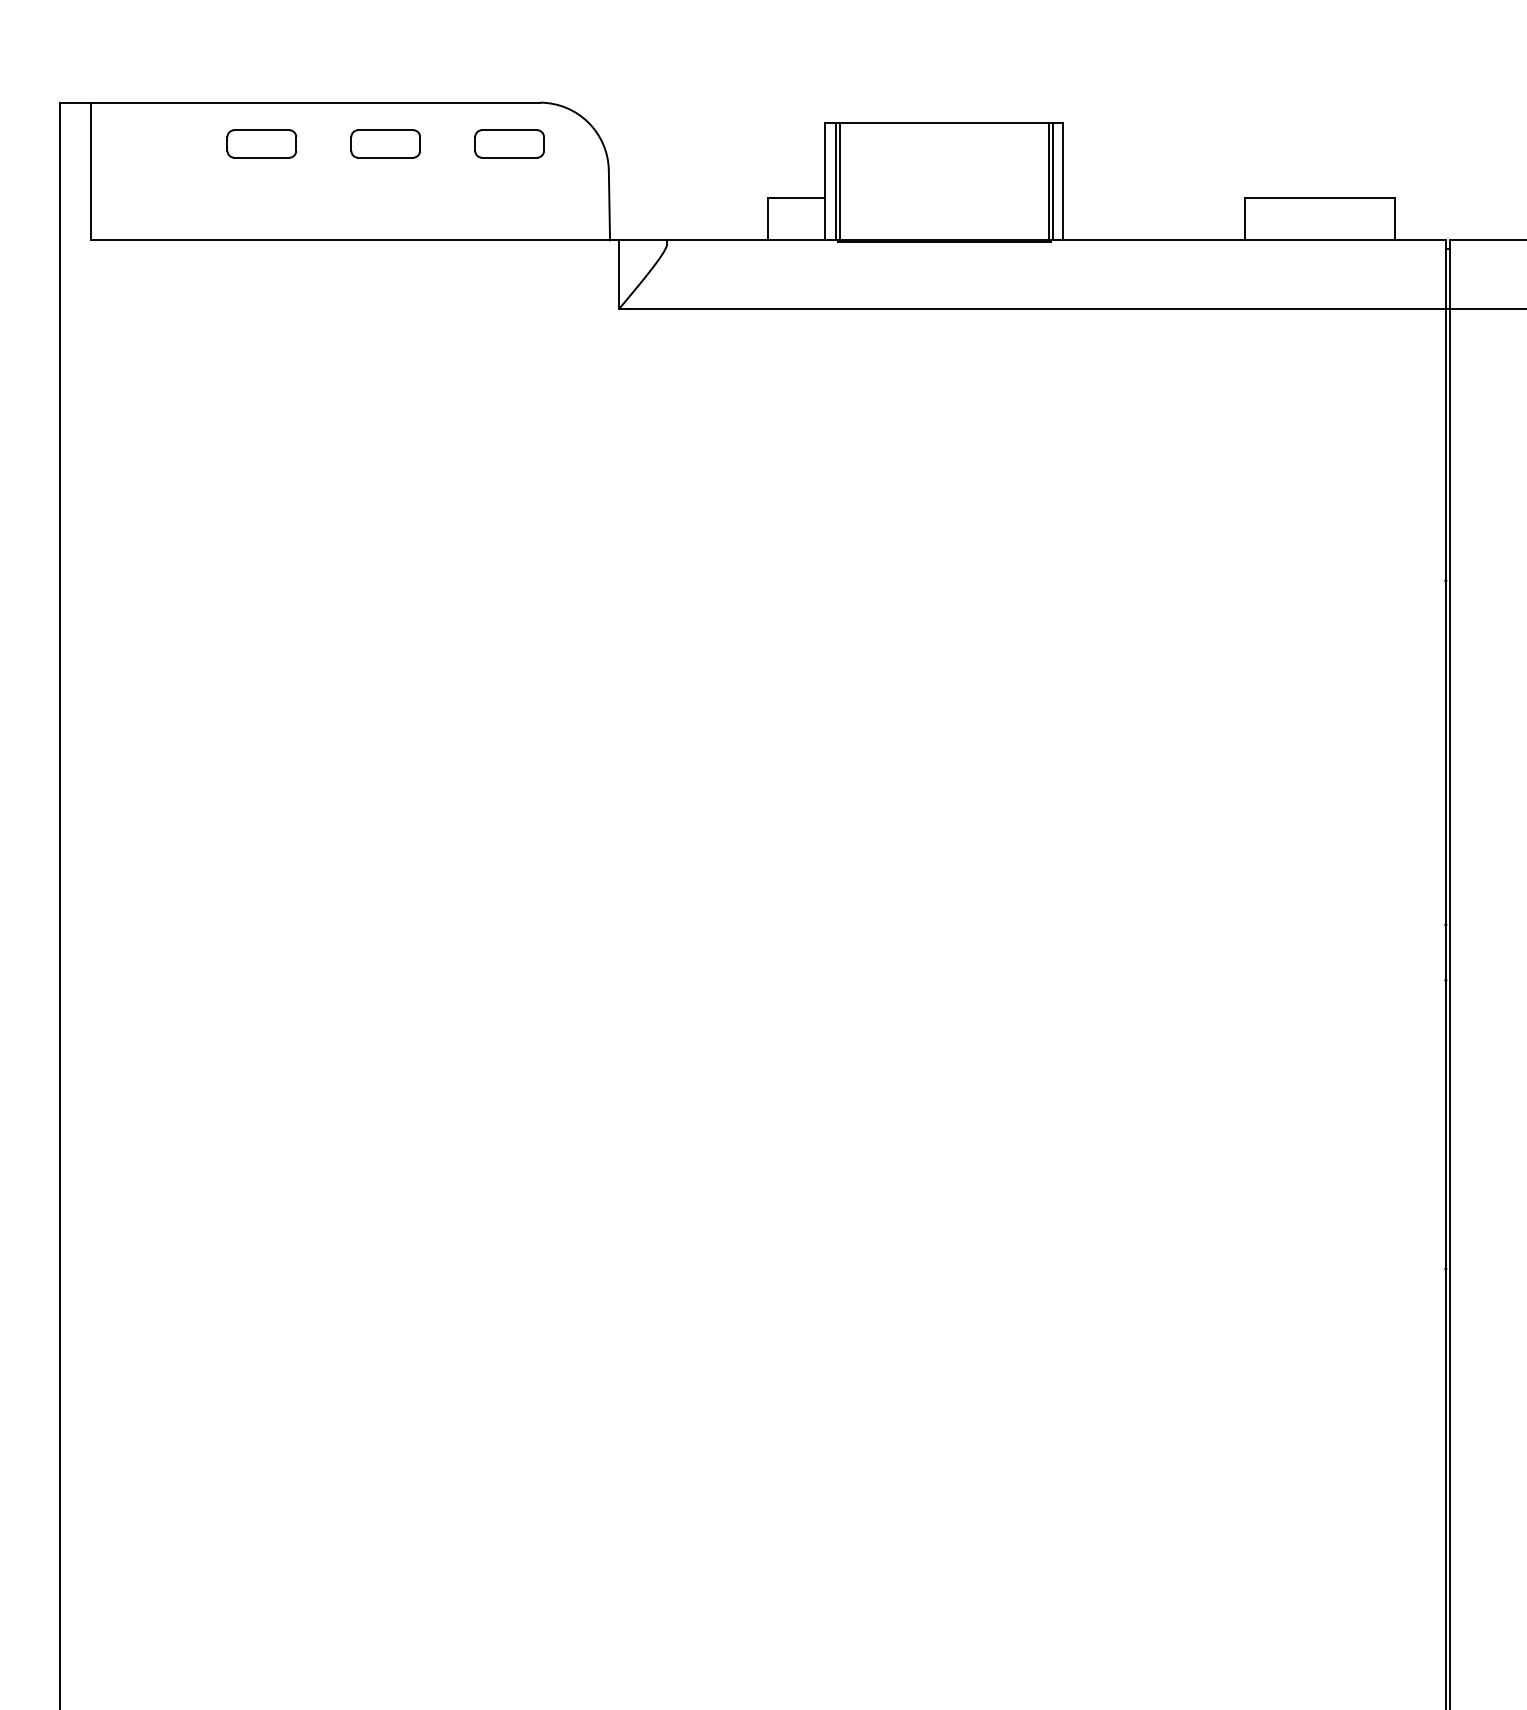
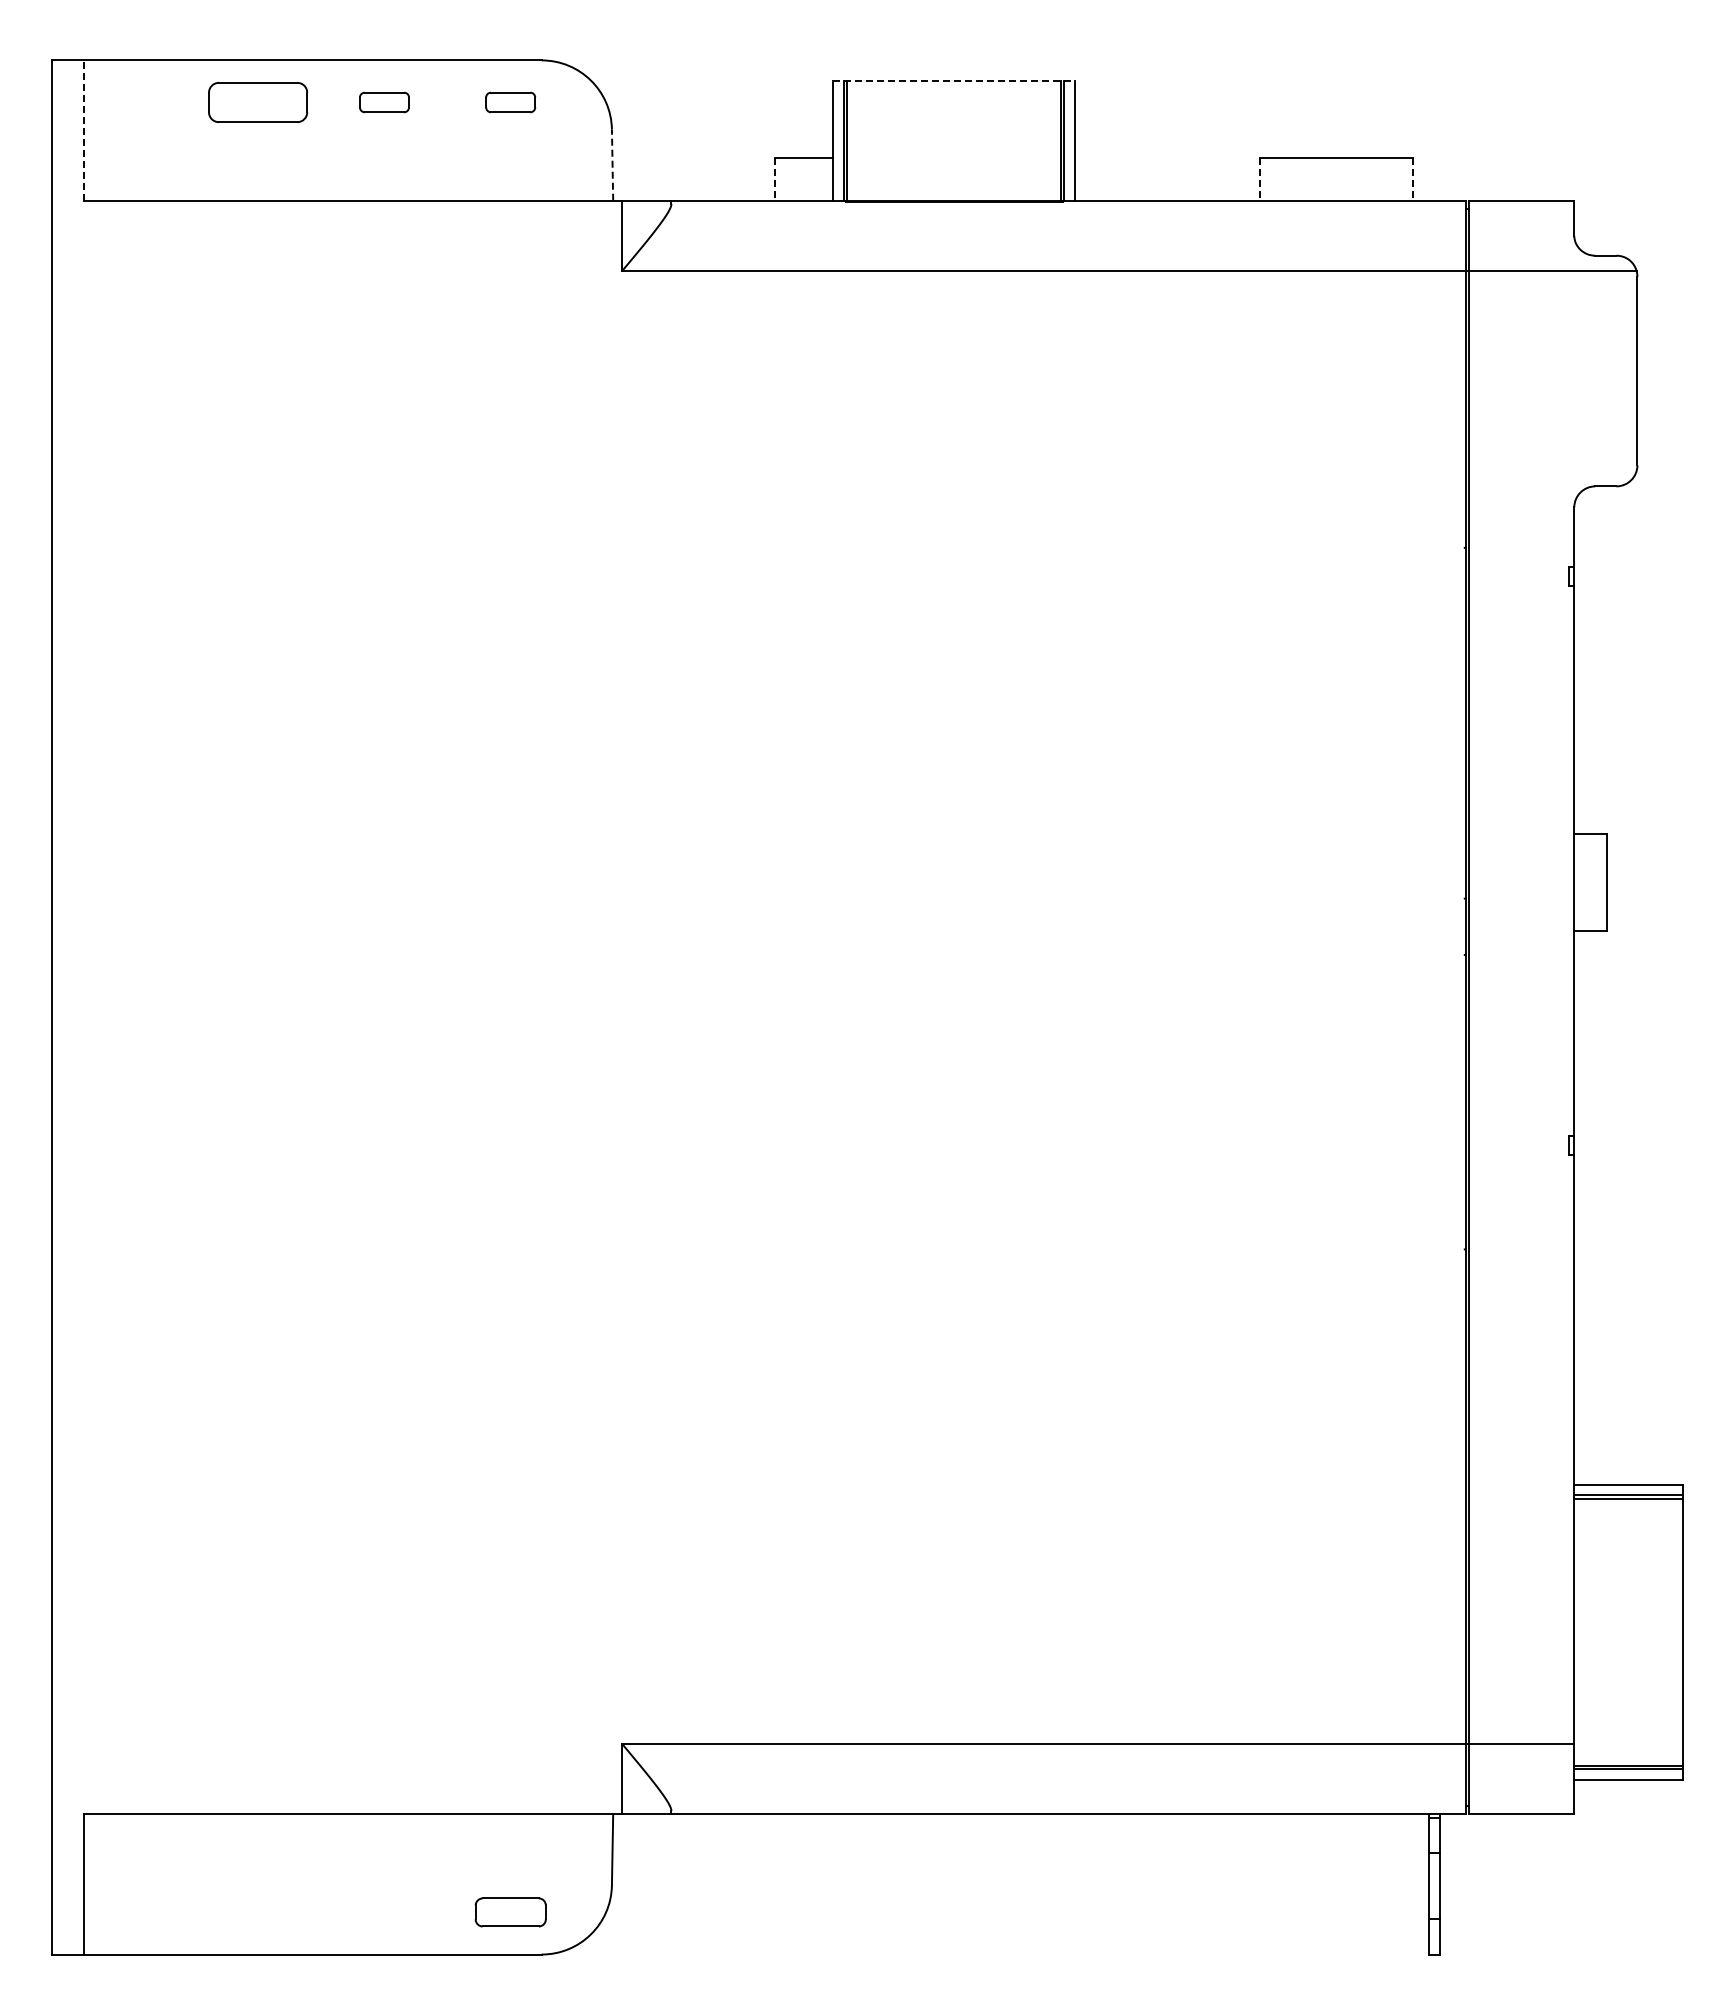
line: (944, 123) -> (954, 81), solid -> dashed
part: (262, 143) -> (258, 102), size x1.4
part: (385, 143) -> (384, 102), size x0.7
part: (509, 143) -> (510, 102), size x0.7
line: (90, 171) -> (83, 130), solid -> dashed
line: (609, 205) -> (612, 165), solid -> dashed
line: (768, 219) -> (774, 179), solid -> dashed
line: (1245, 219) -> (1260, 179), solid -> dashed
line: (1395, 219) -> (1413, 179), solid -> dashed

